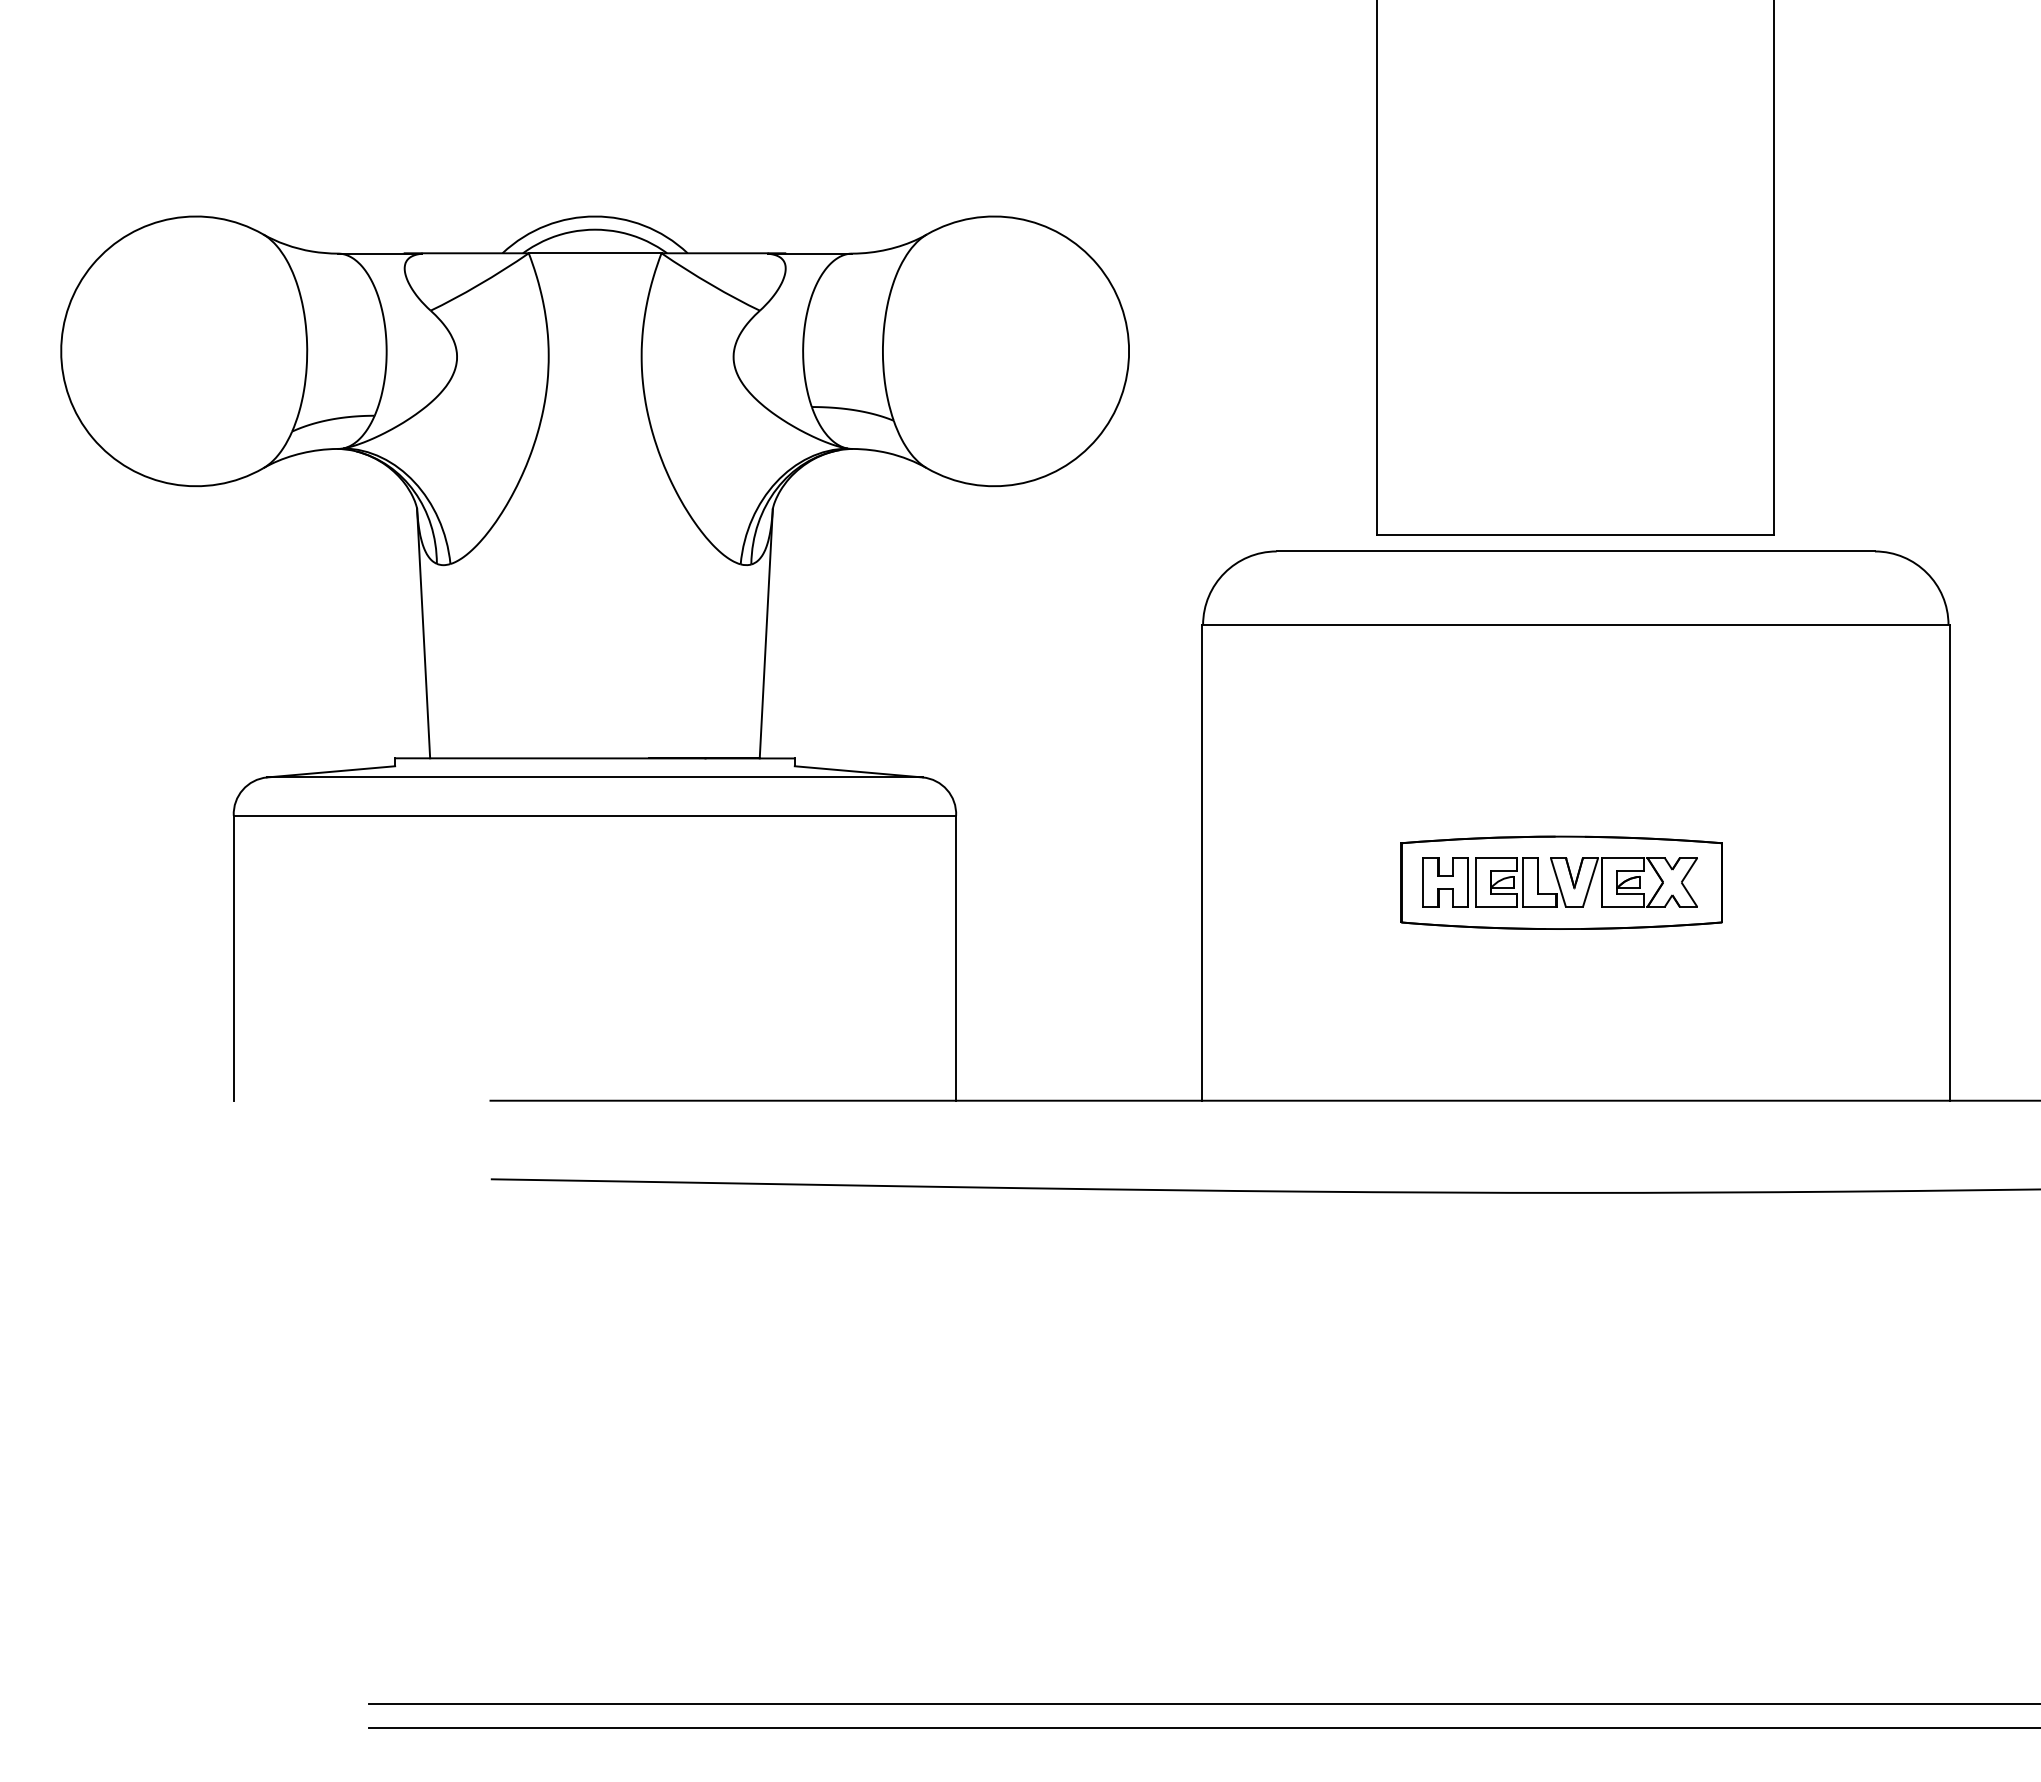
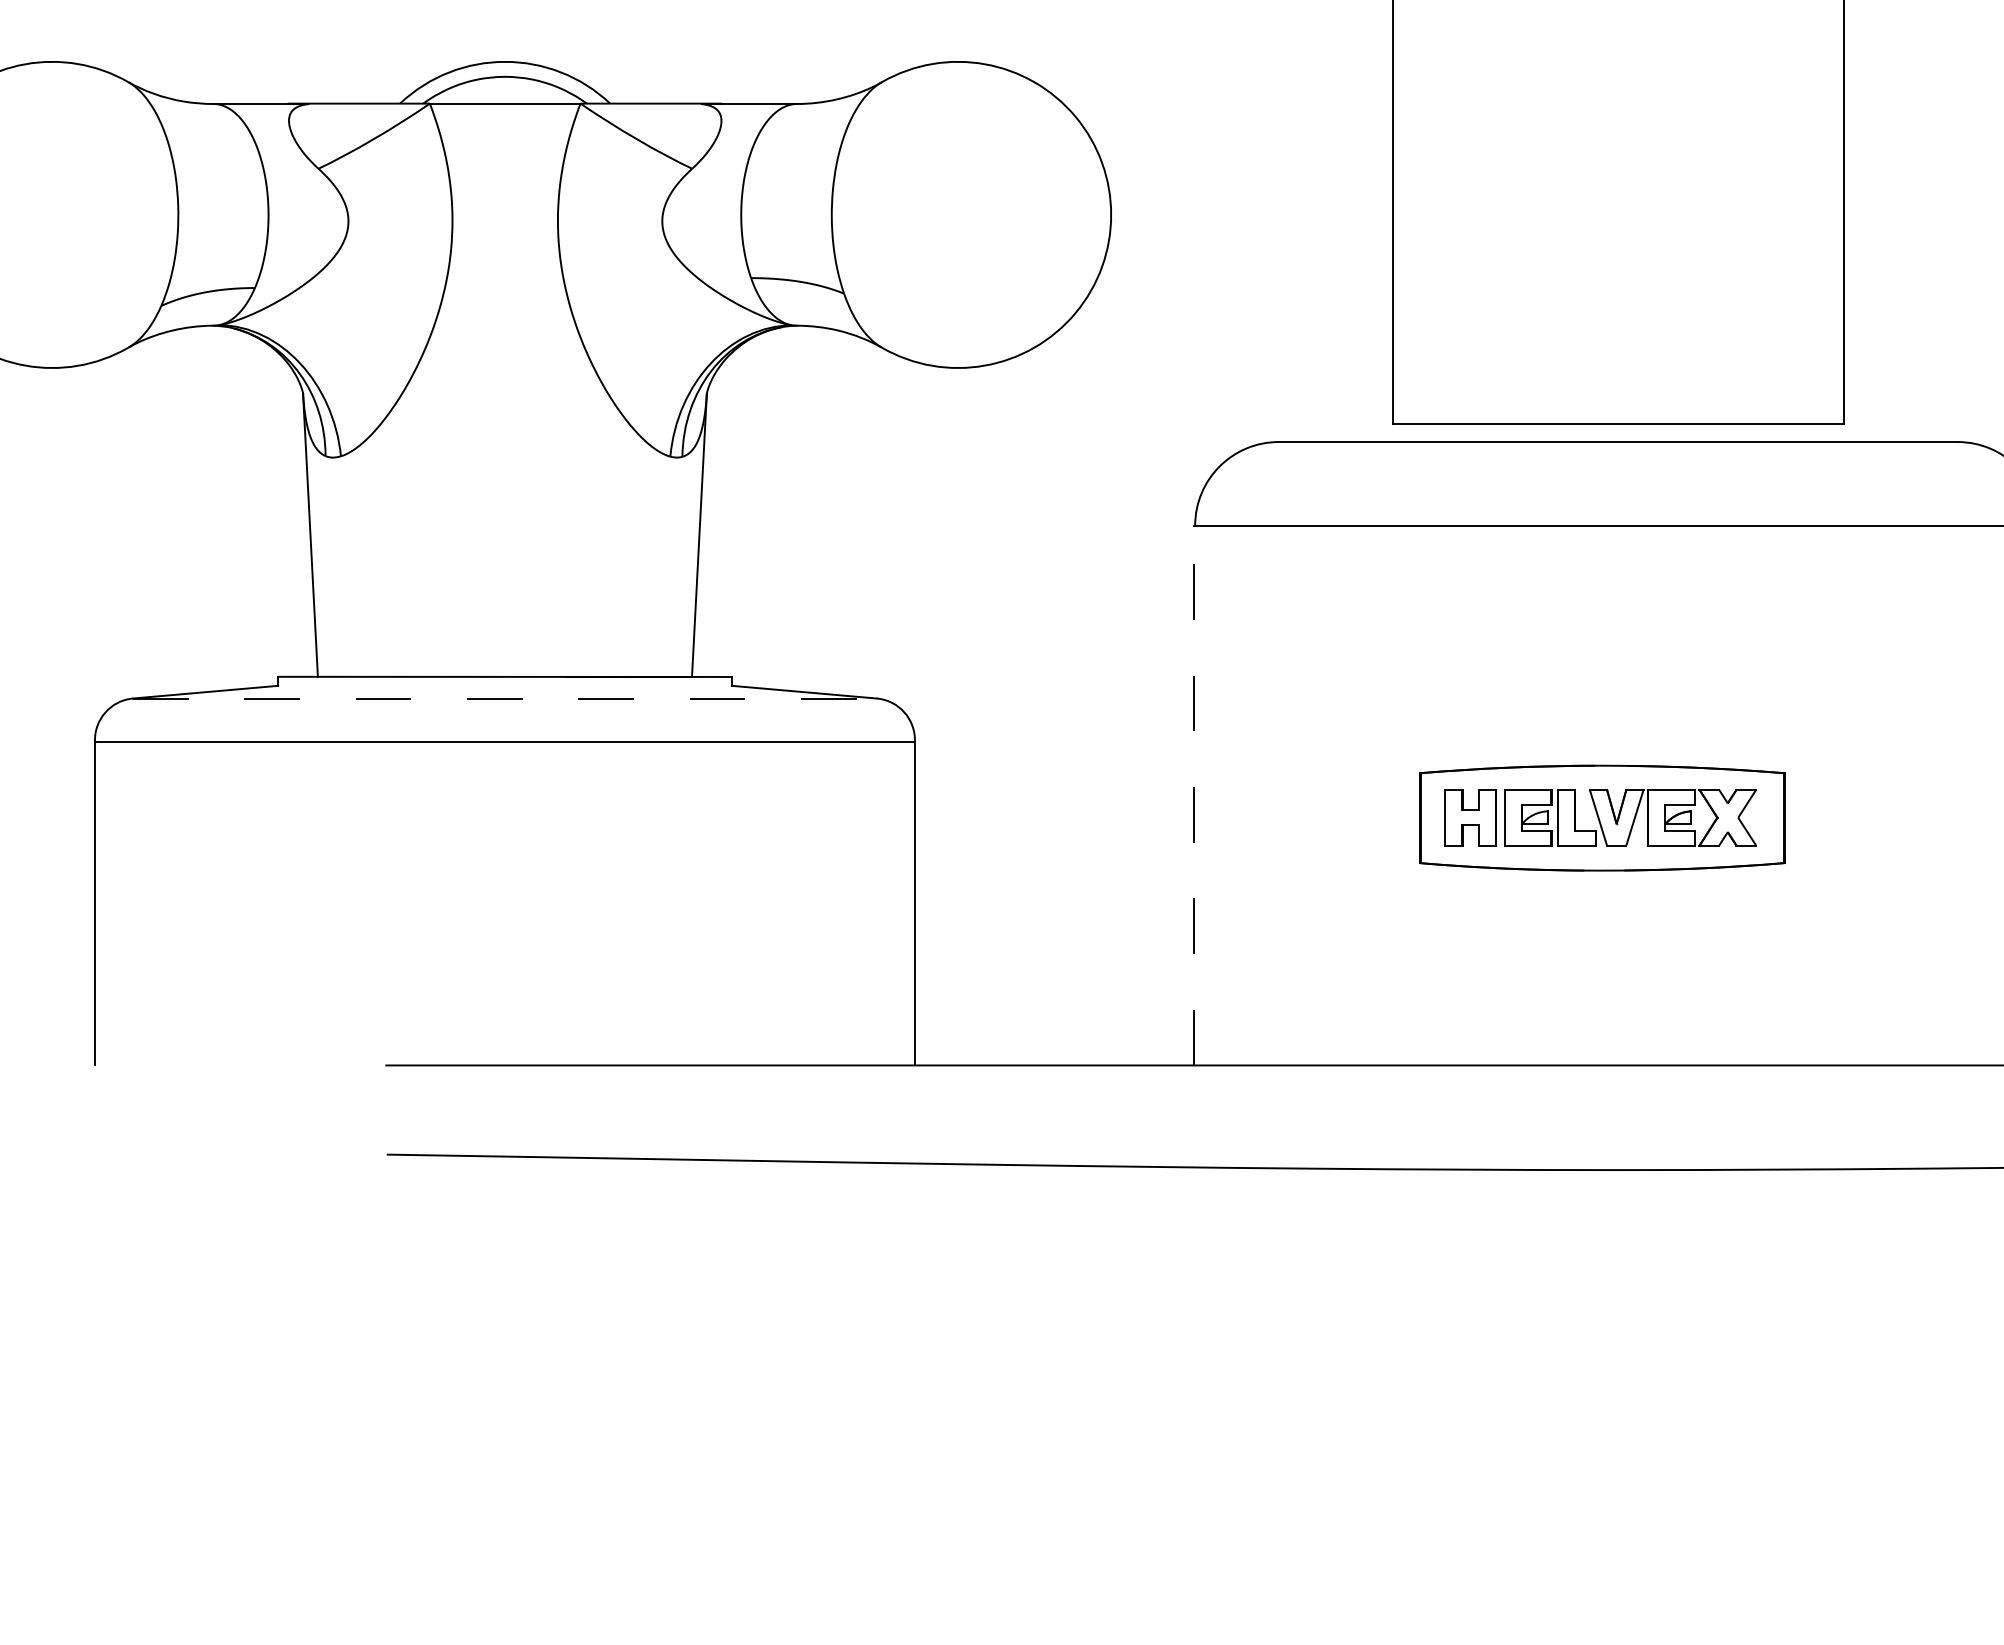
line: (594, 777) -> (504, 698), solid -> dashed
line: (1202, 862) -> (1194, 795), solid -> dashed

